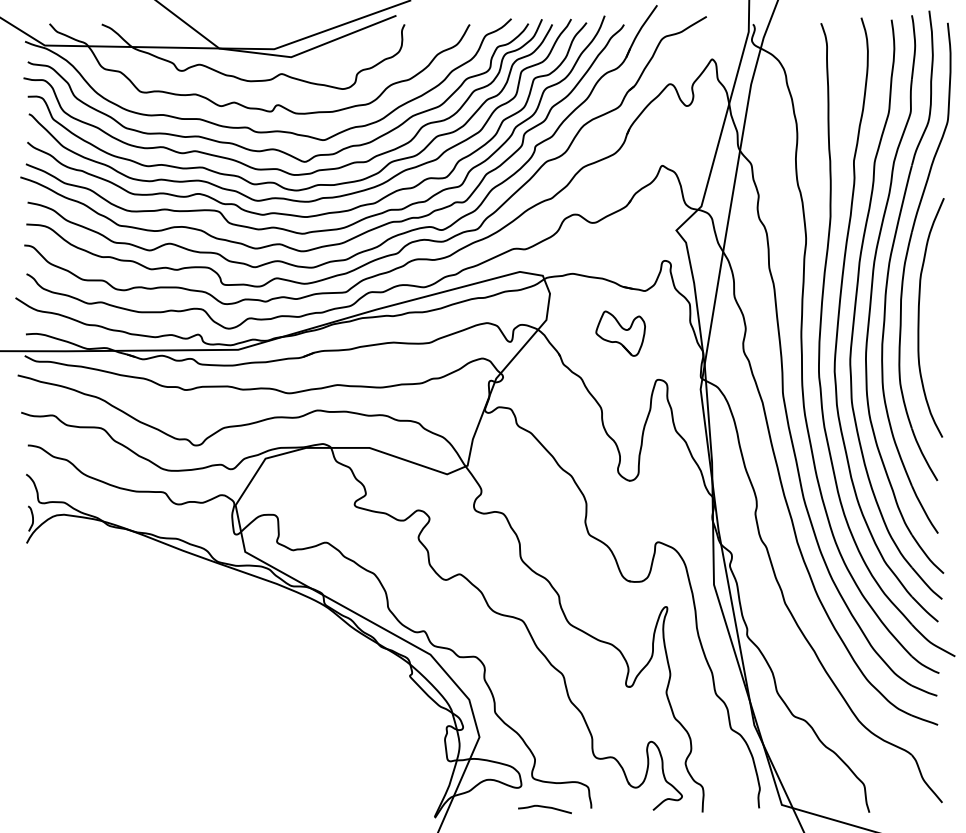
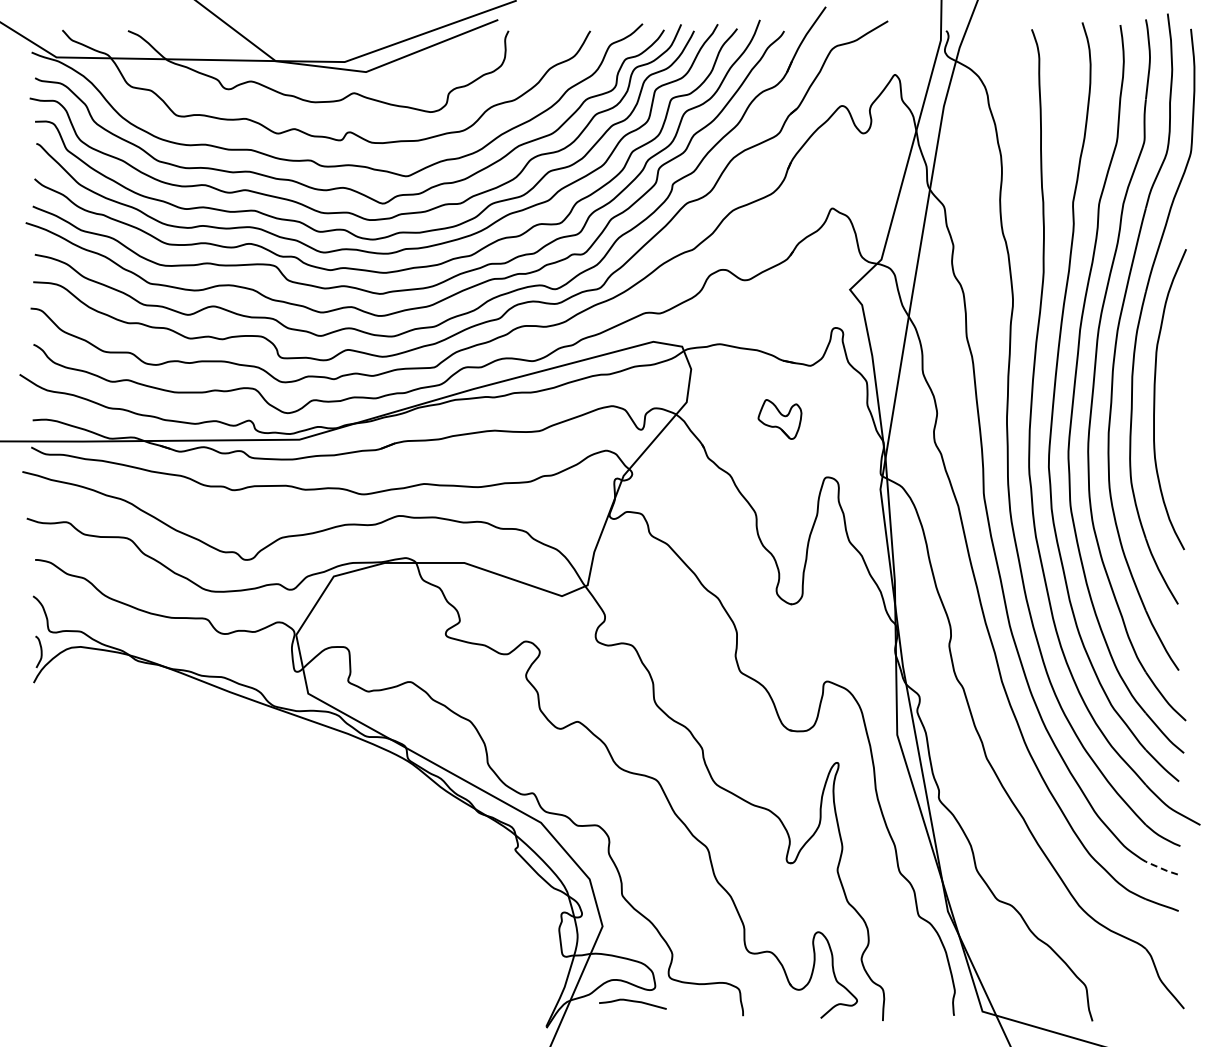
part: (620, 333) -> (779, 419), size x0.7
line: (924, 691) -> (1161, 868), solid -> dashed
curve: (545, 808) -> (633, 1002), moved

